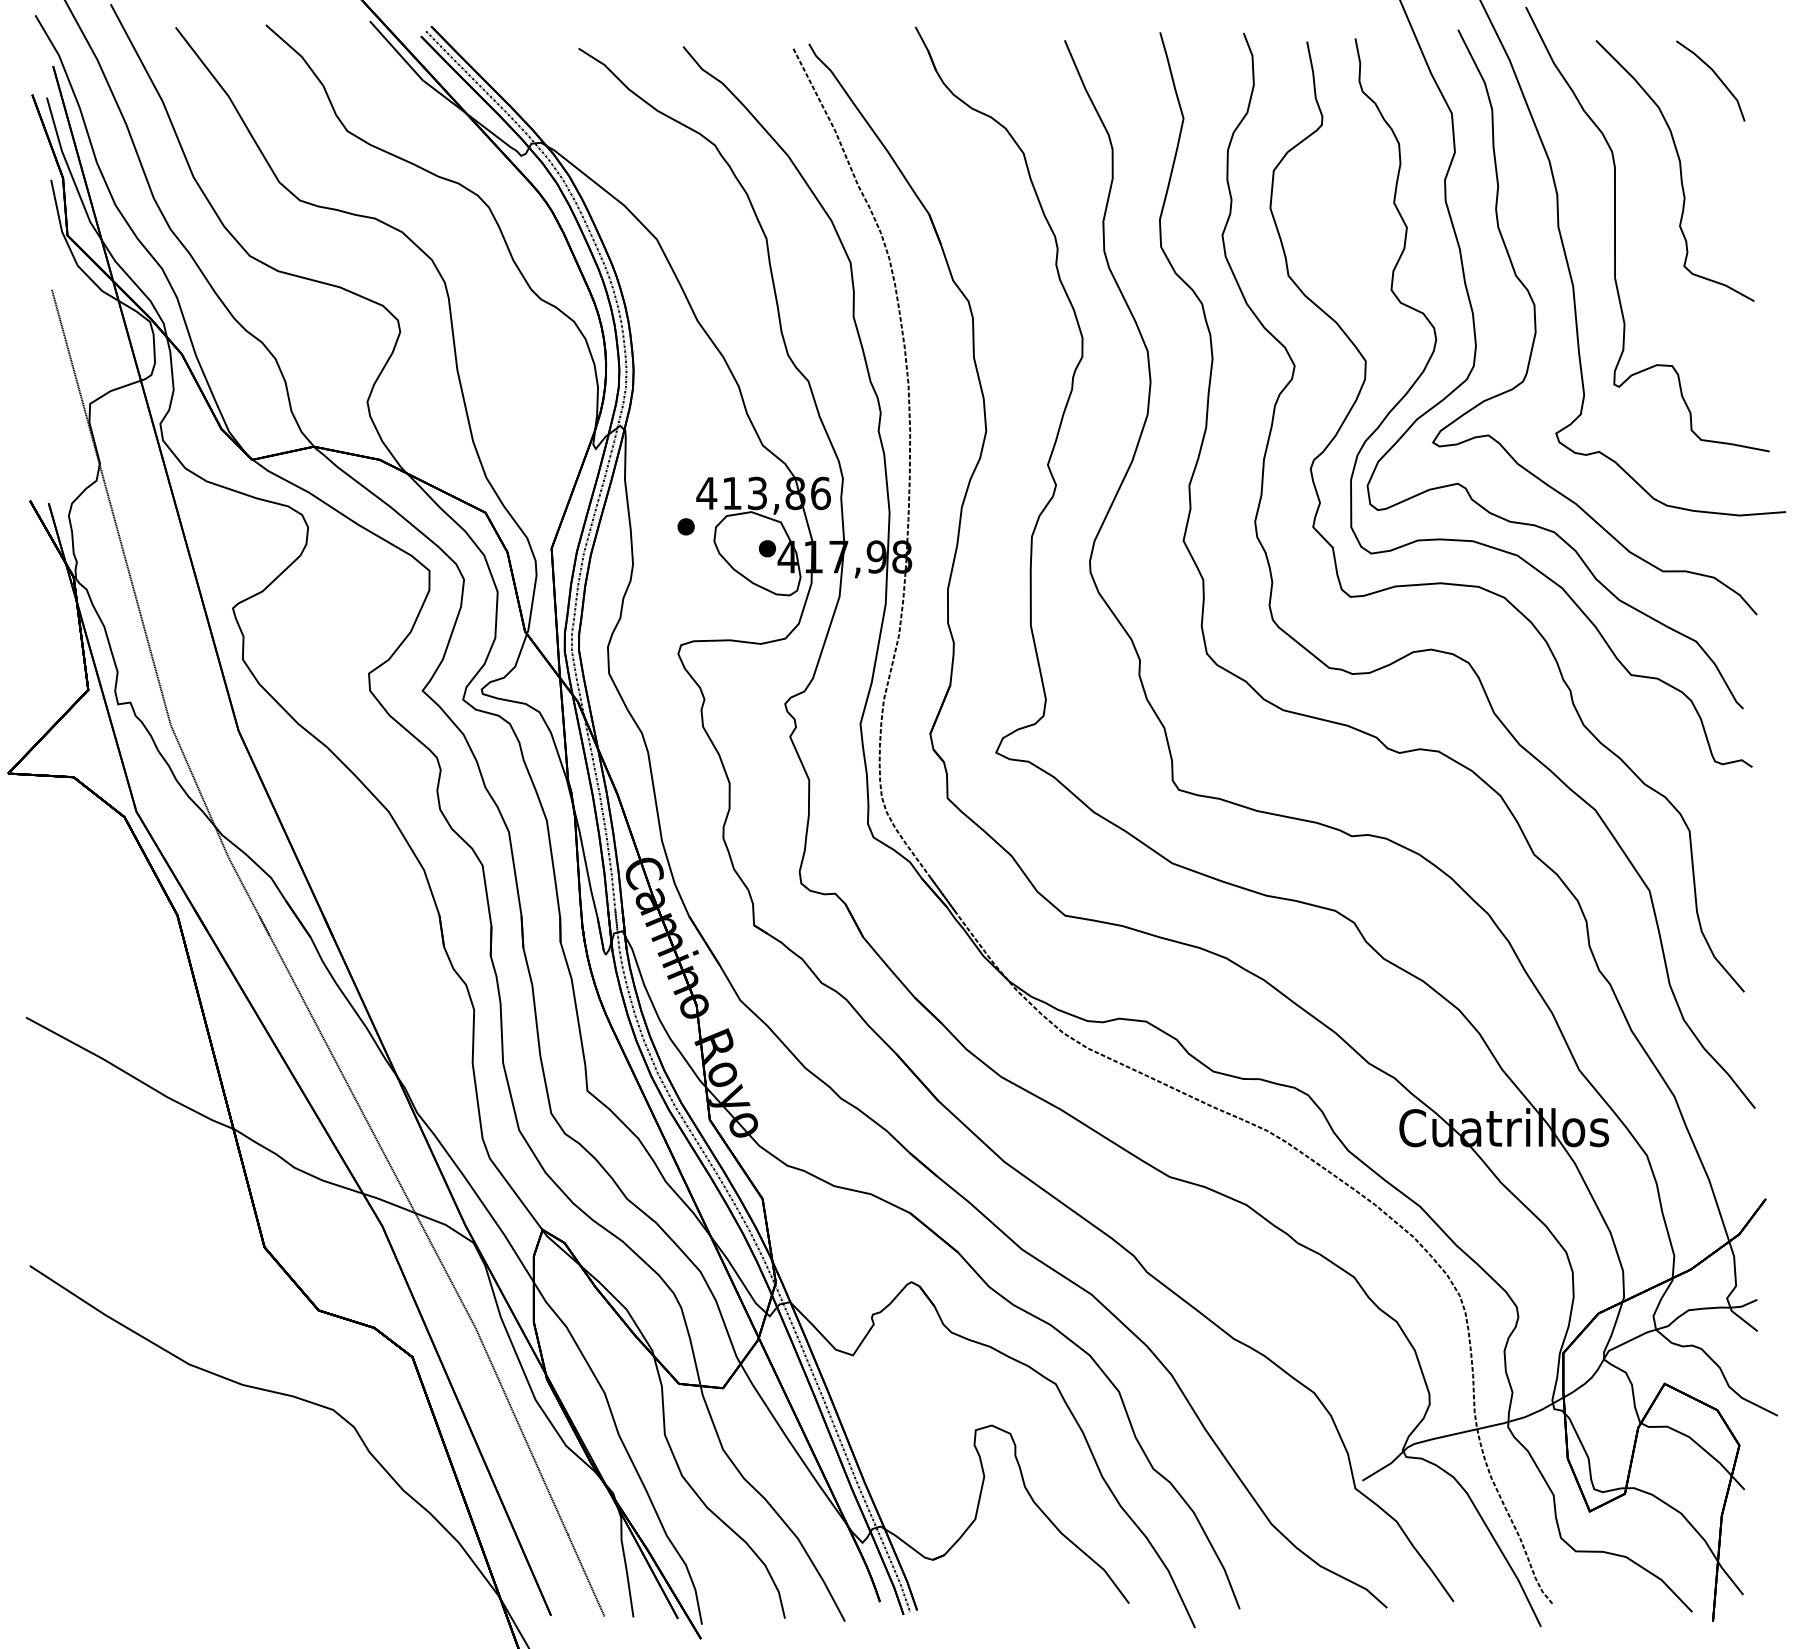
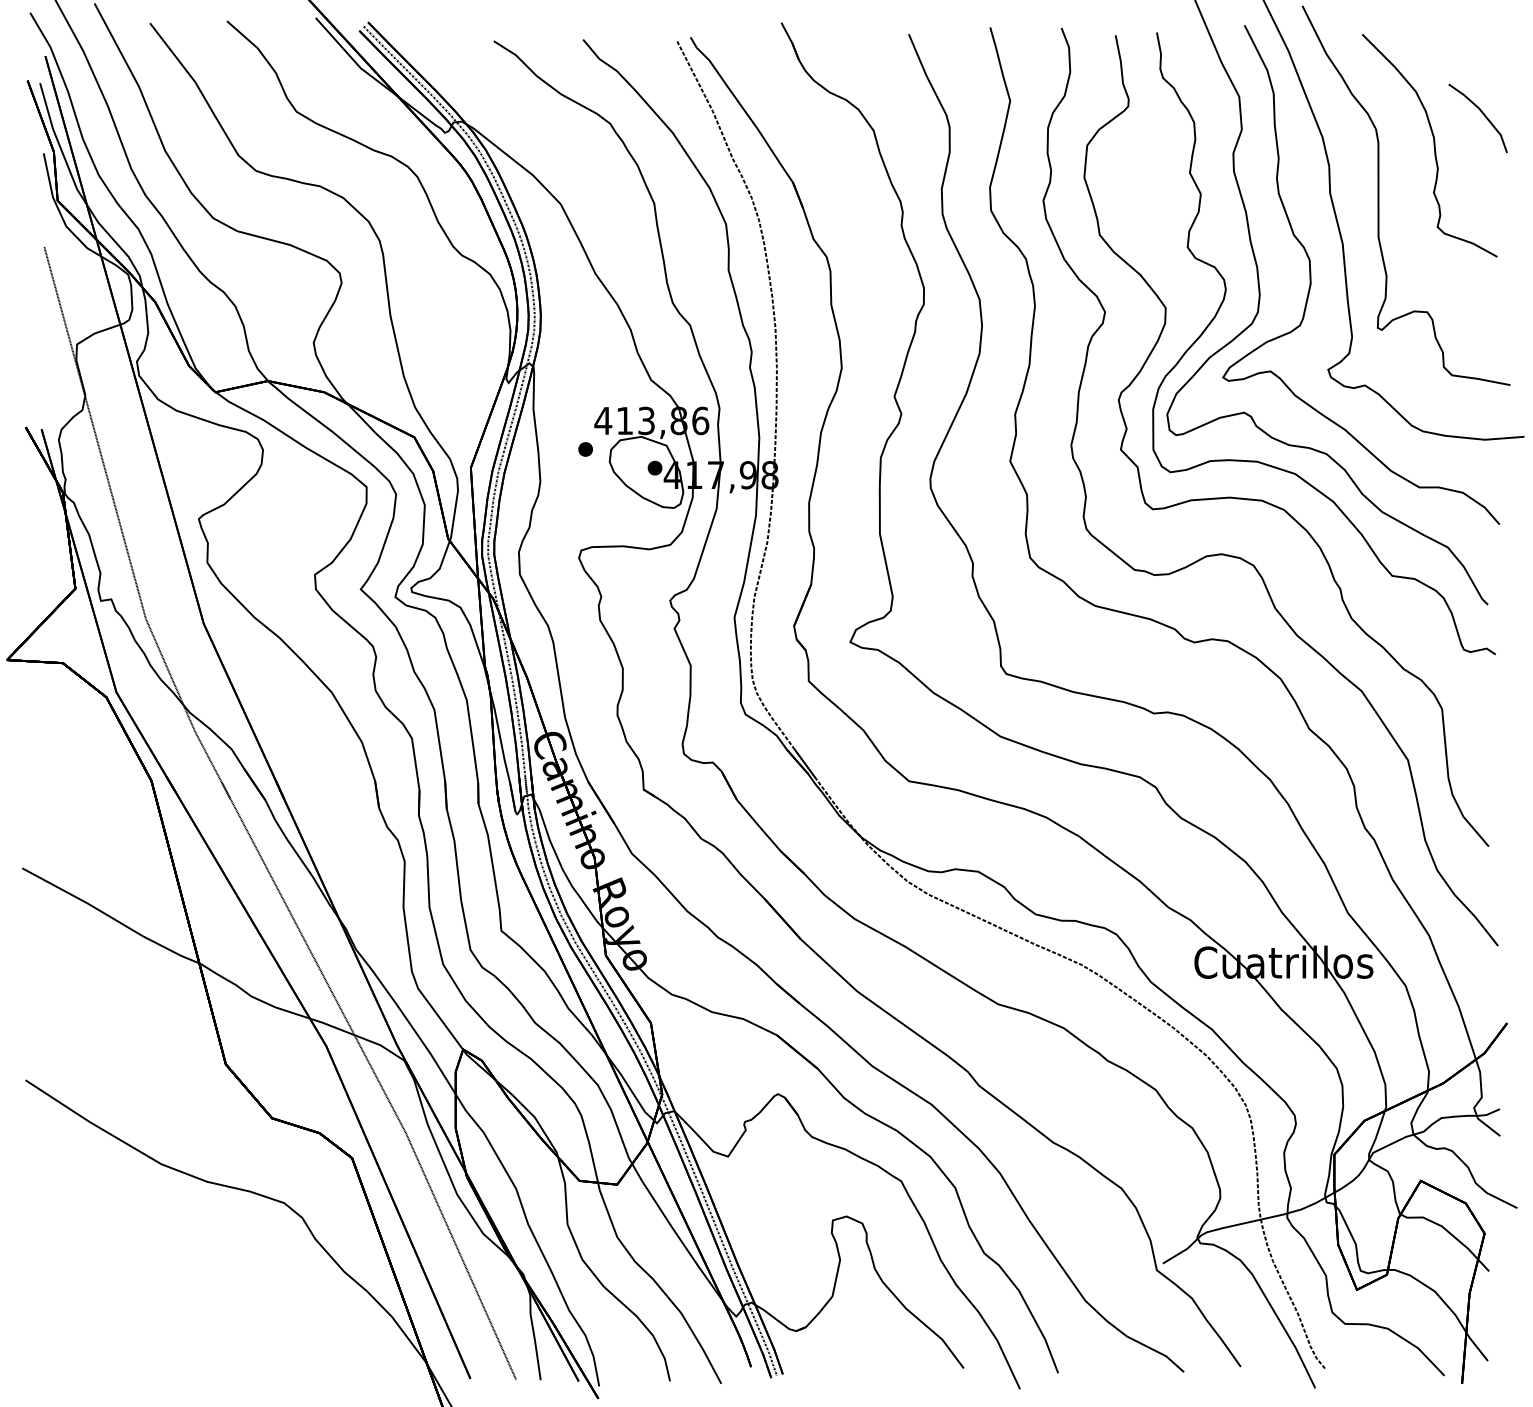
line: (1715, 75) -> (1482, 113), moved

